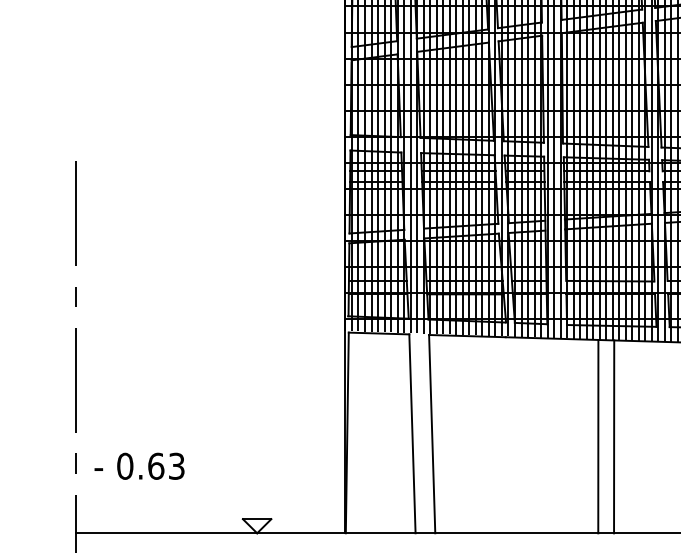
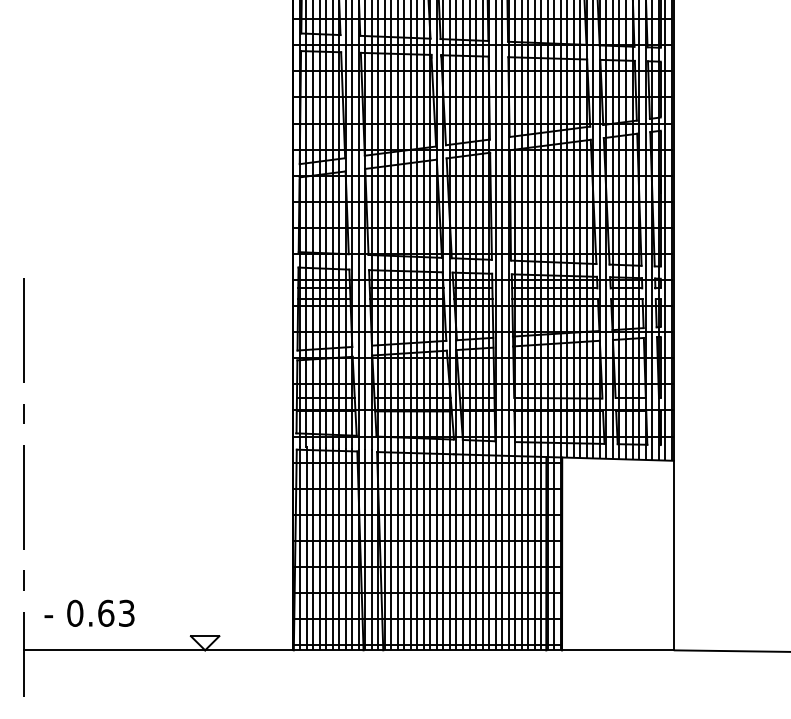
hatch: (479, 430) -> (427, 547), added
text: (139, 465) -> (89, 612), moved

